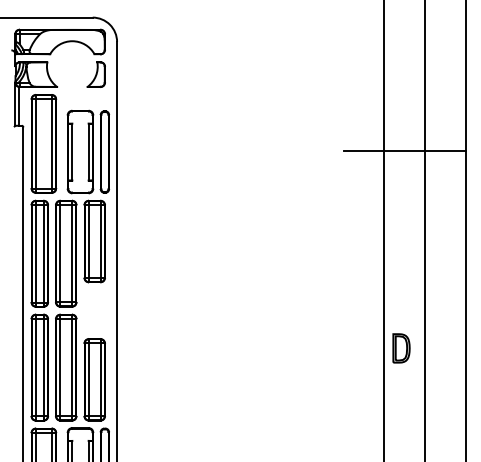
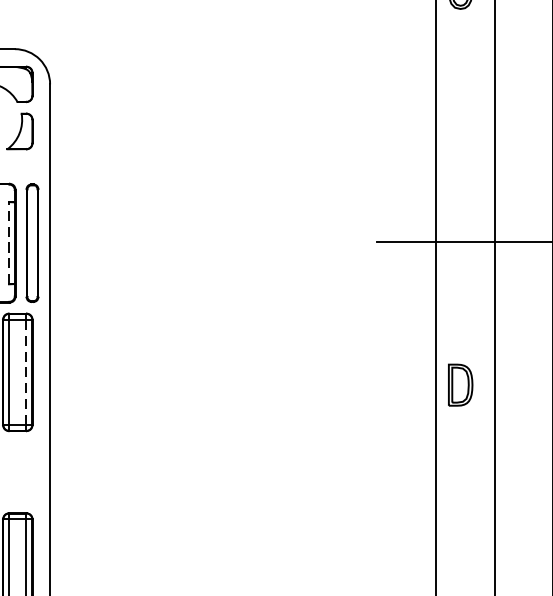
line: (88, 151) -> (8, 242), solid -> dashed
line: (100, 242) -> (26, 373), solid -> dashed
part: (401, 348) -> (460, 385), moved

